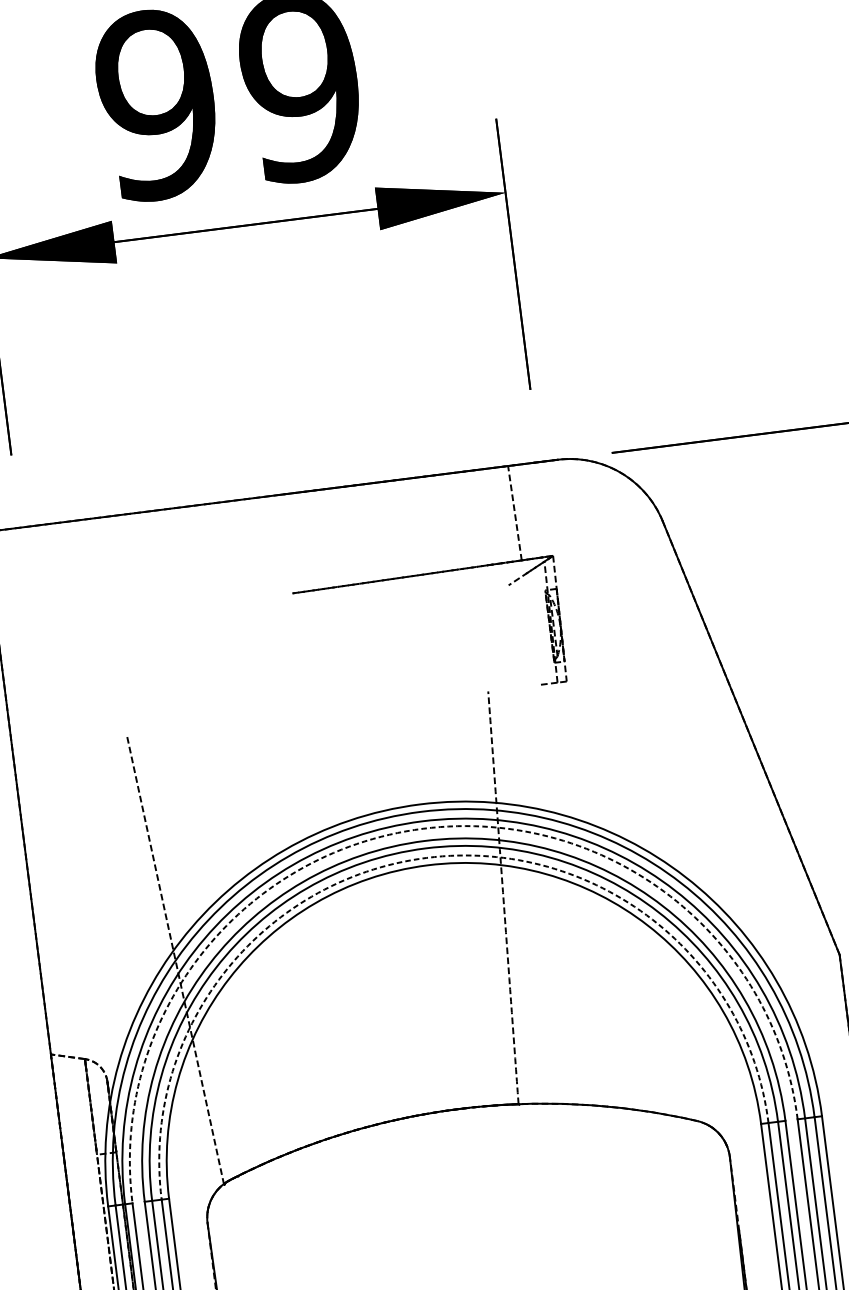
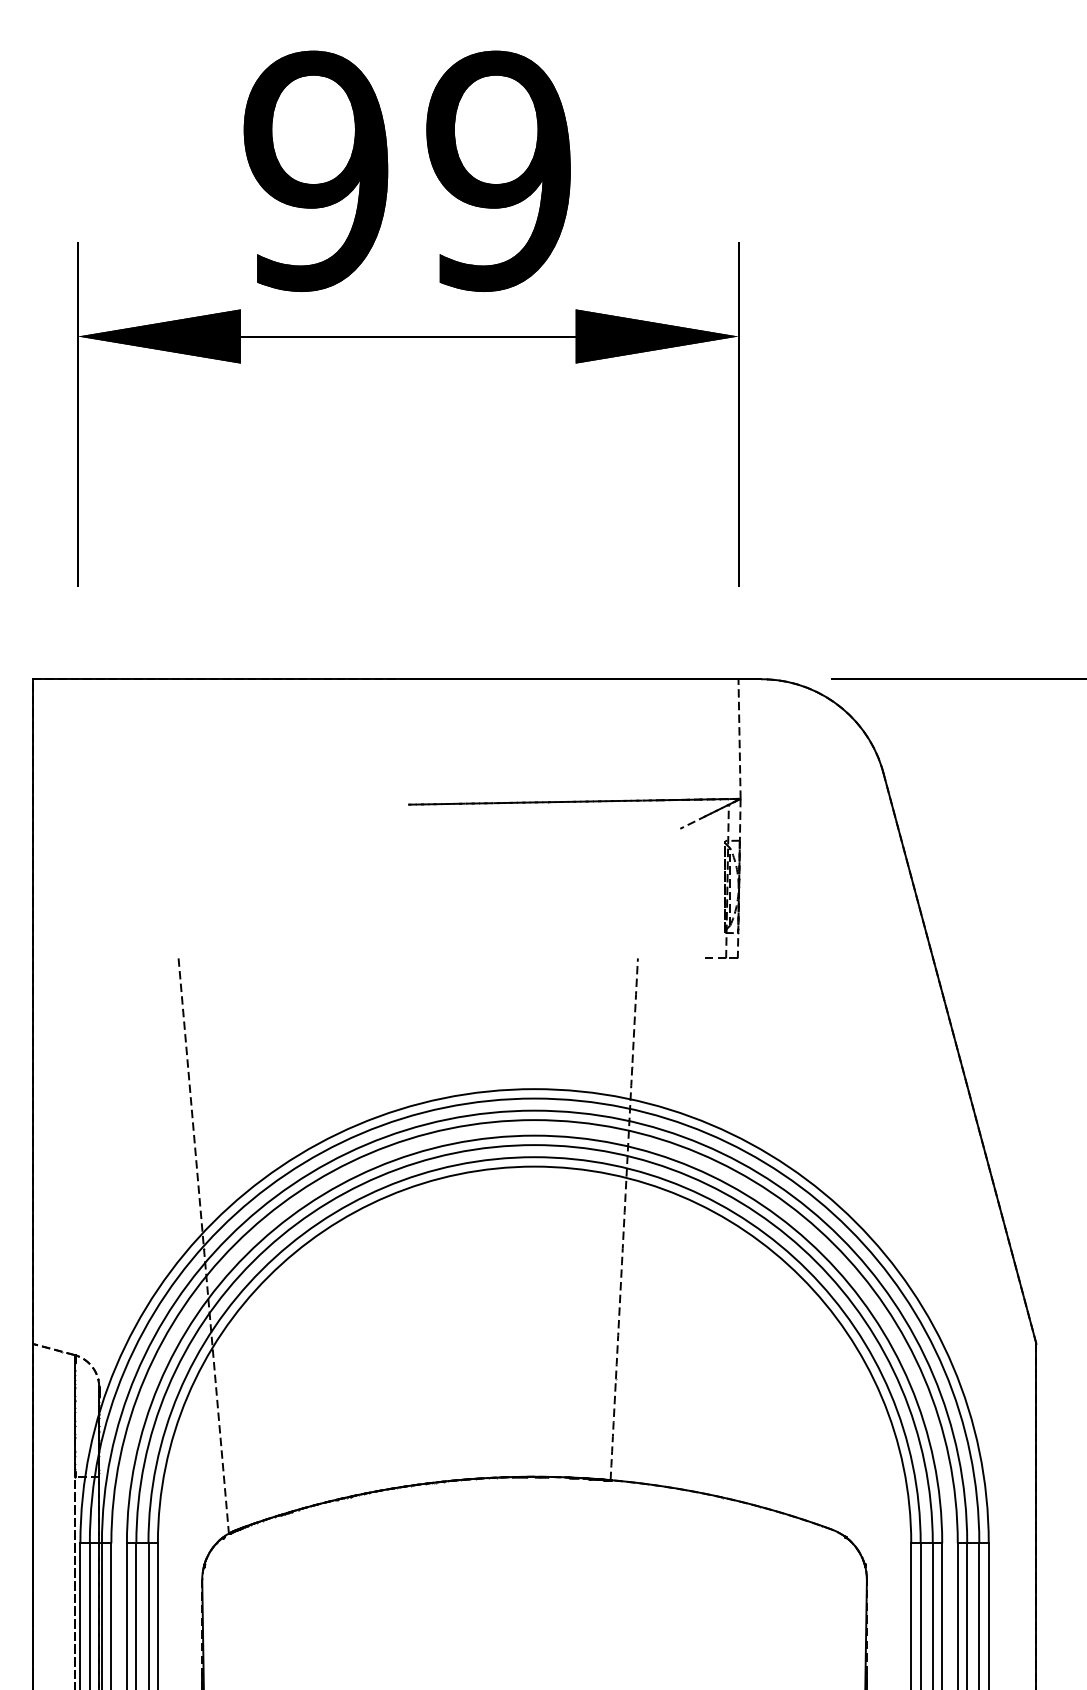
line: (514, 513) -> (739, 738), moved
arc: (423, 829) -> (534, 1120), dashed -> solid
arc: (426, 858) -> (534, 1157), dashed -> solid

